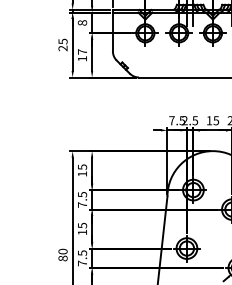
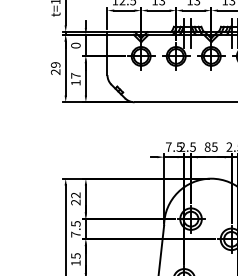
text: (82, 22) -> (75, 45), 8 -> 0
text: (62, 41) -> (55, 64), 25 -> 29
text: (209, 120) -> (207, 146), 15 -> 85
text: (82, 170) -> (75, 198), 15 -> 22

